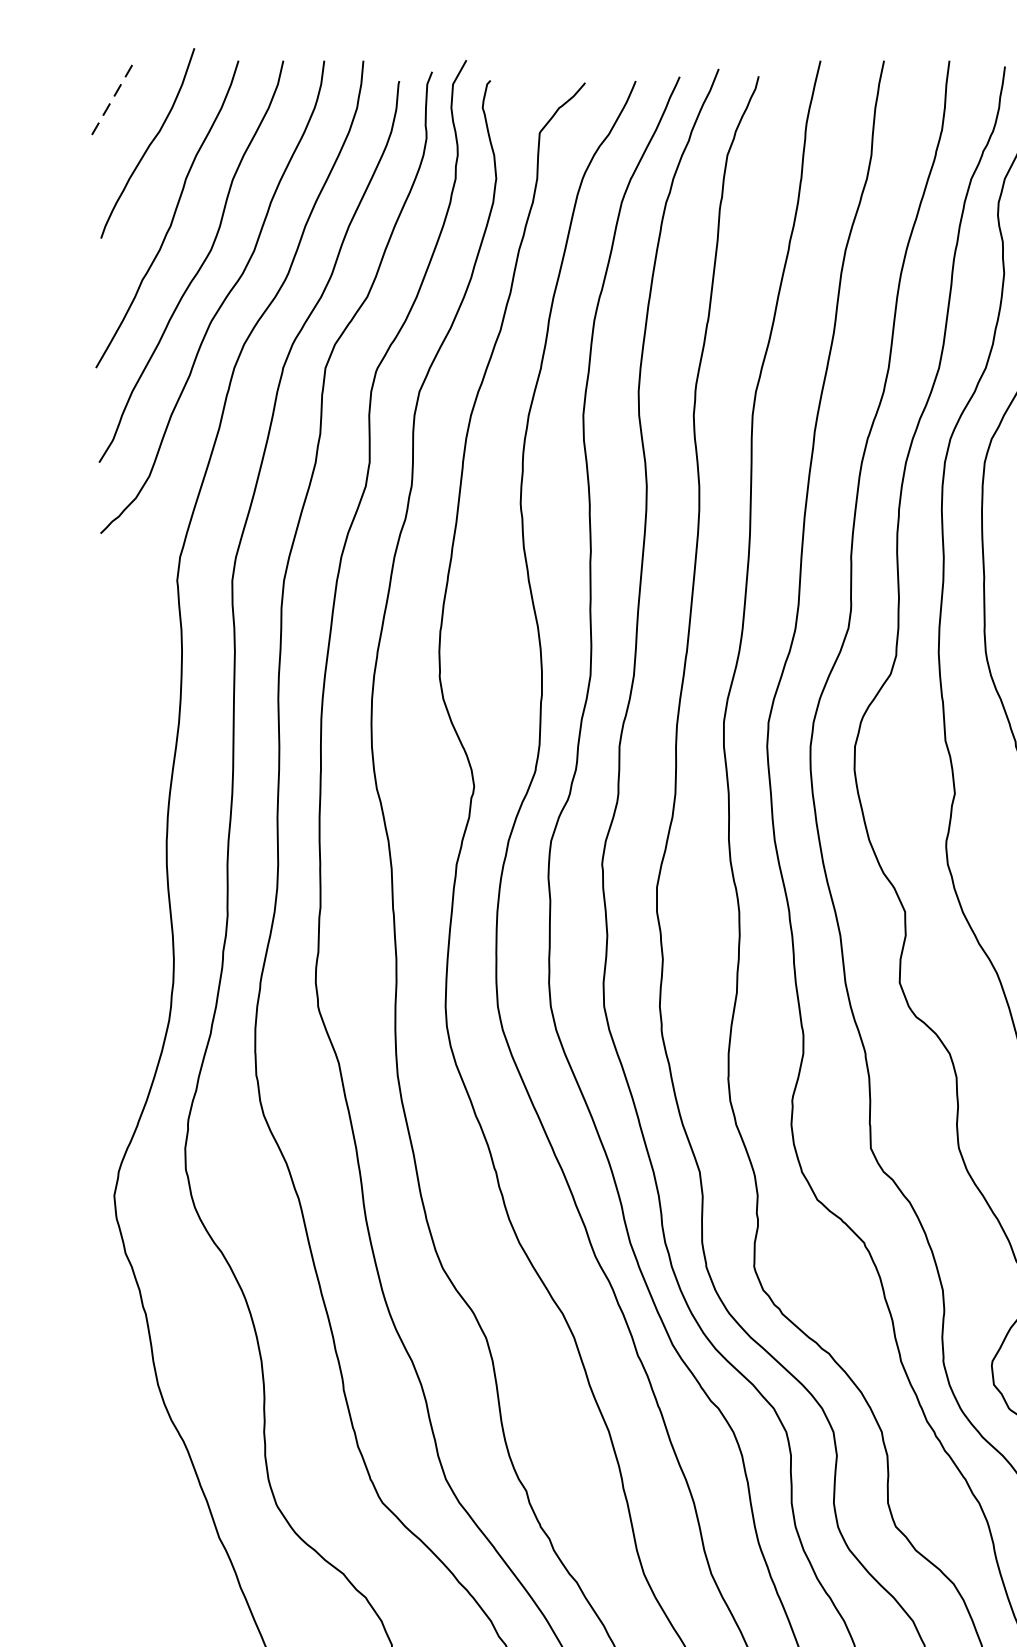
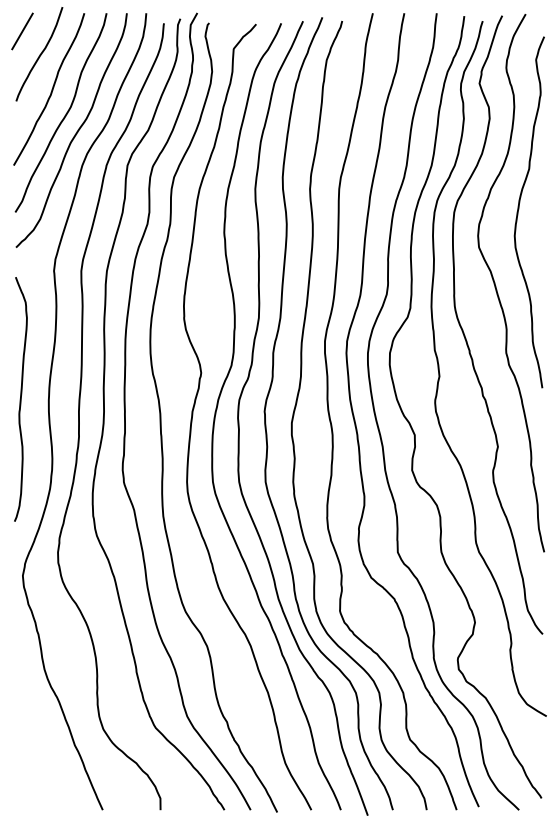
line: (113, 97) -> (22, 31), dashed -> solid
curve: (109, 840) -> (20, 399), added

